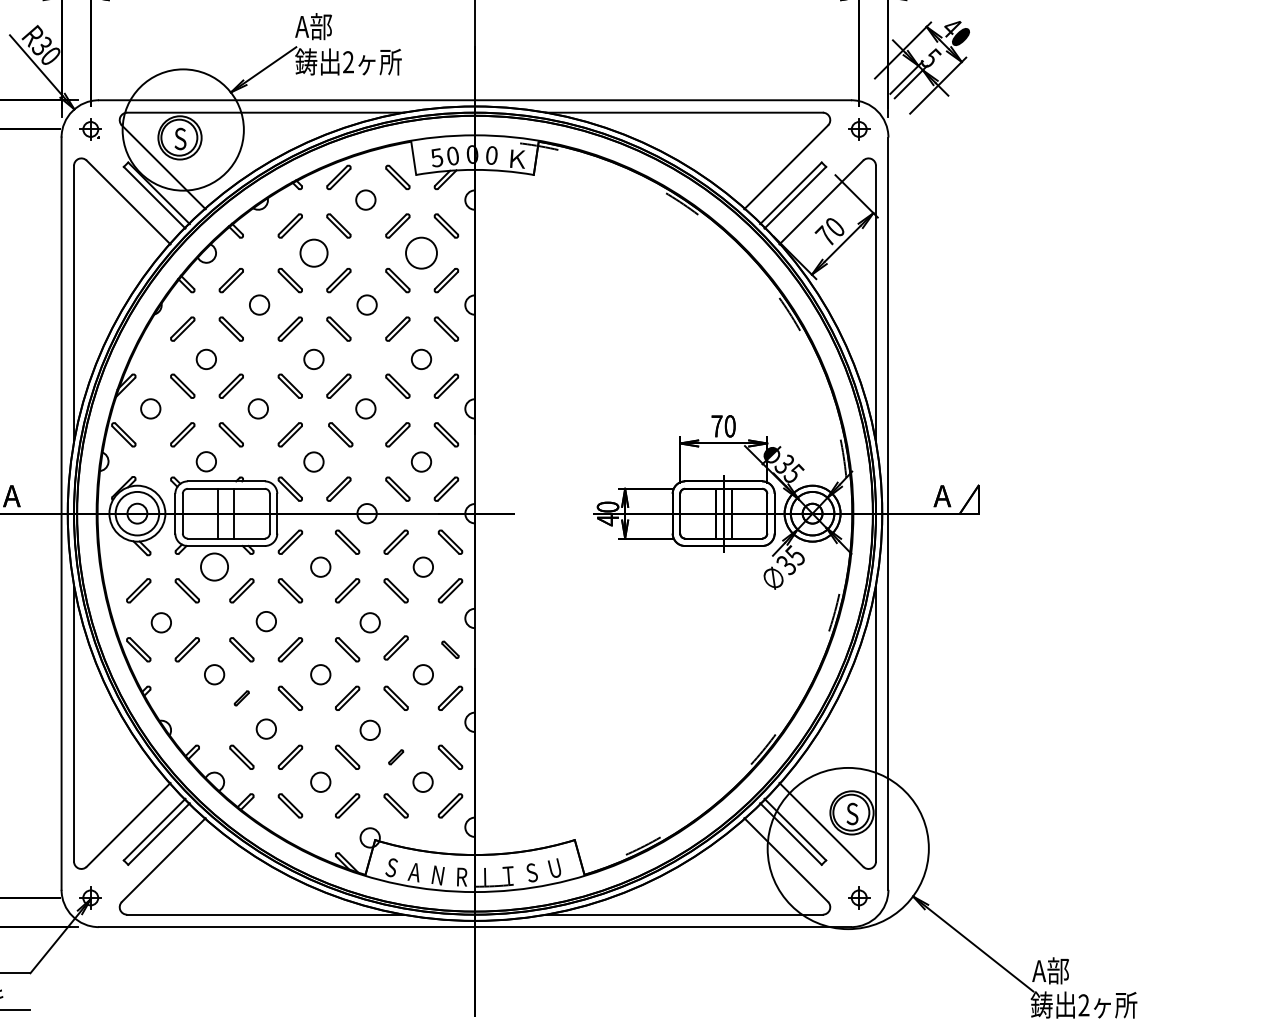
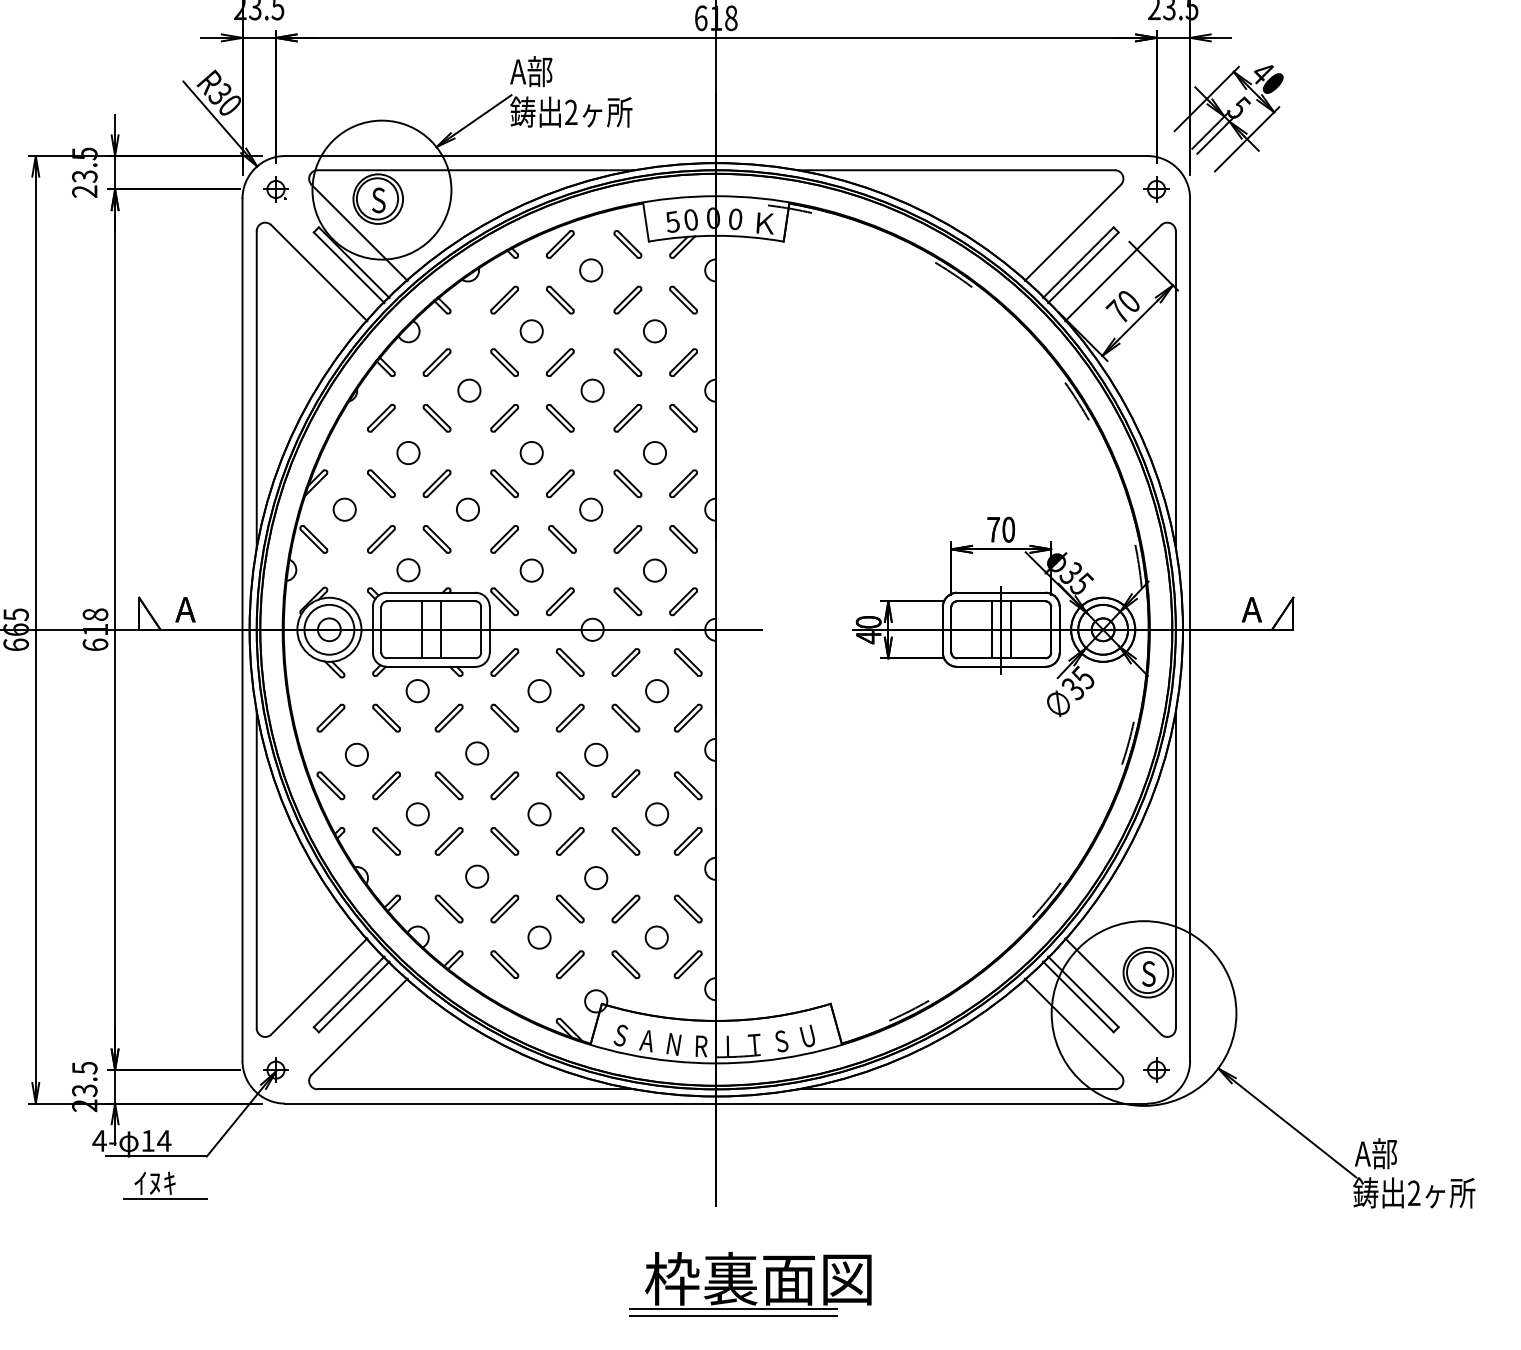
circle: (313, 253) -> (531, 331), size x0.71
circle: (421, 253) -> (654, 331), size x0.62
circle: (214, 567) -> (417, 691), size x0.71
part: (449, 649) -> (687, 785), size x1.43
part: (187, 698) -> (386, 841), added
part: (241, 698) -> (448, 841), size x1.67
part: (395, 756) -> (625, 908), size x1.67

